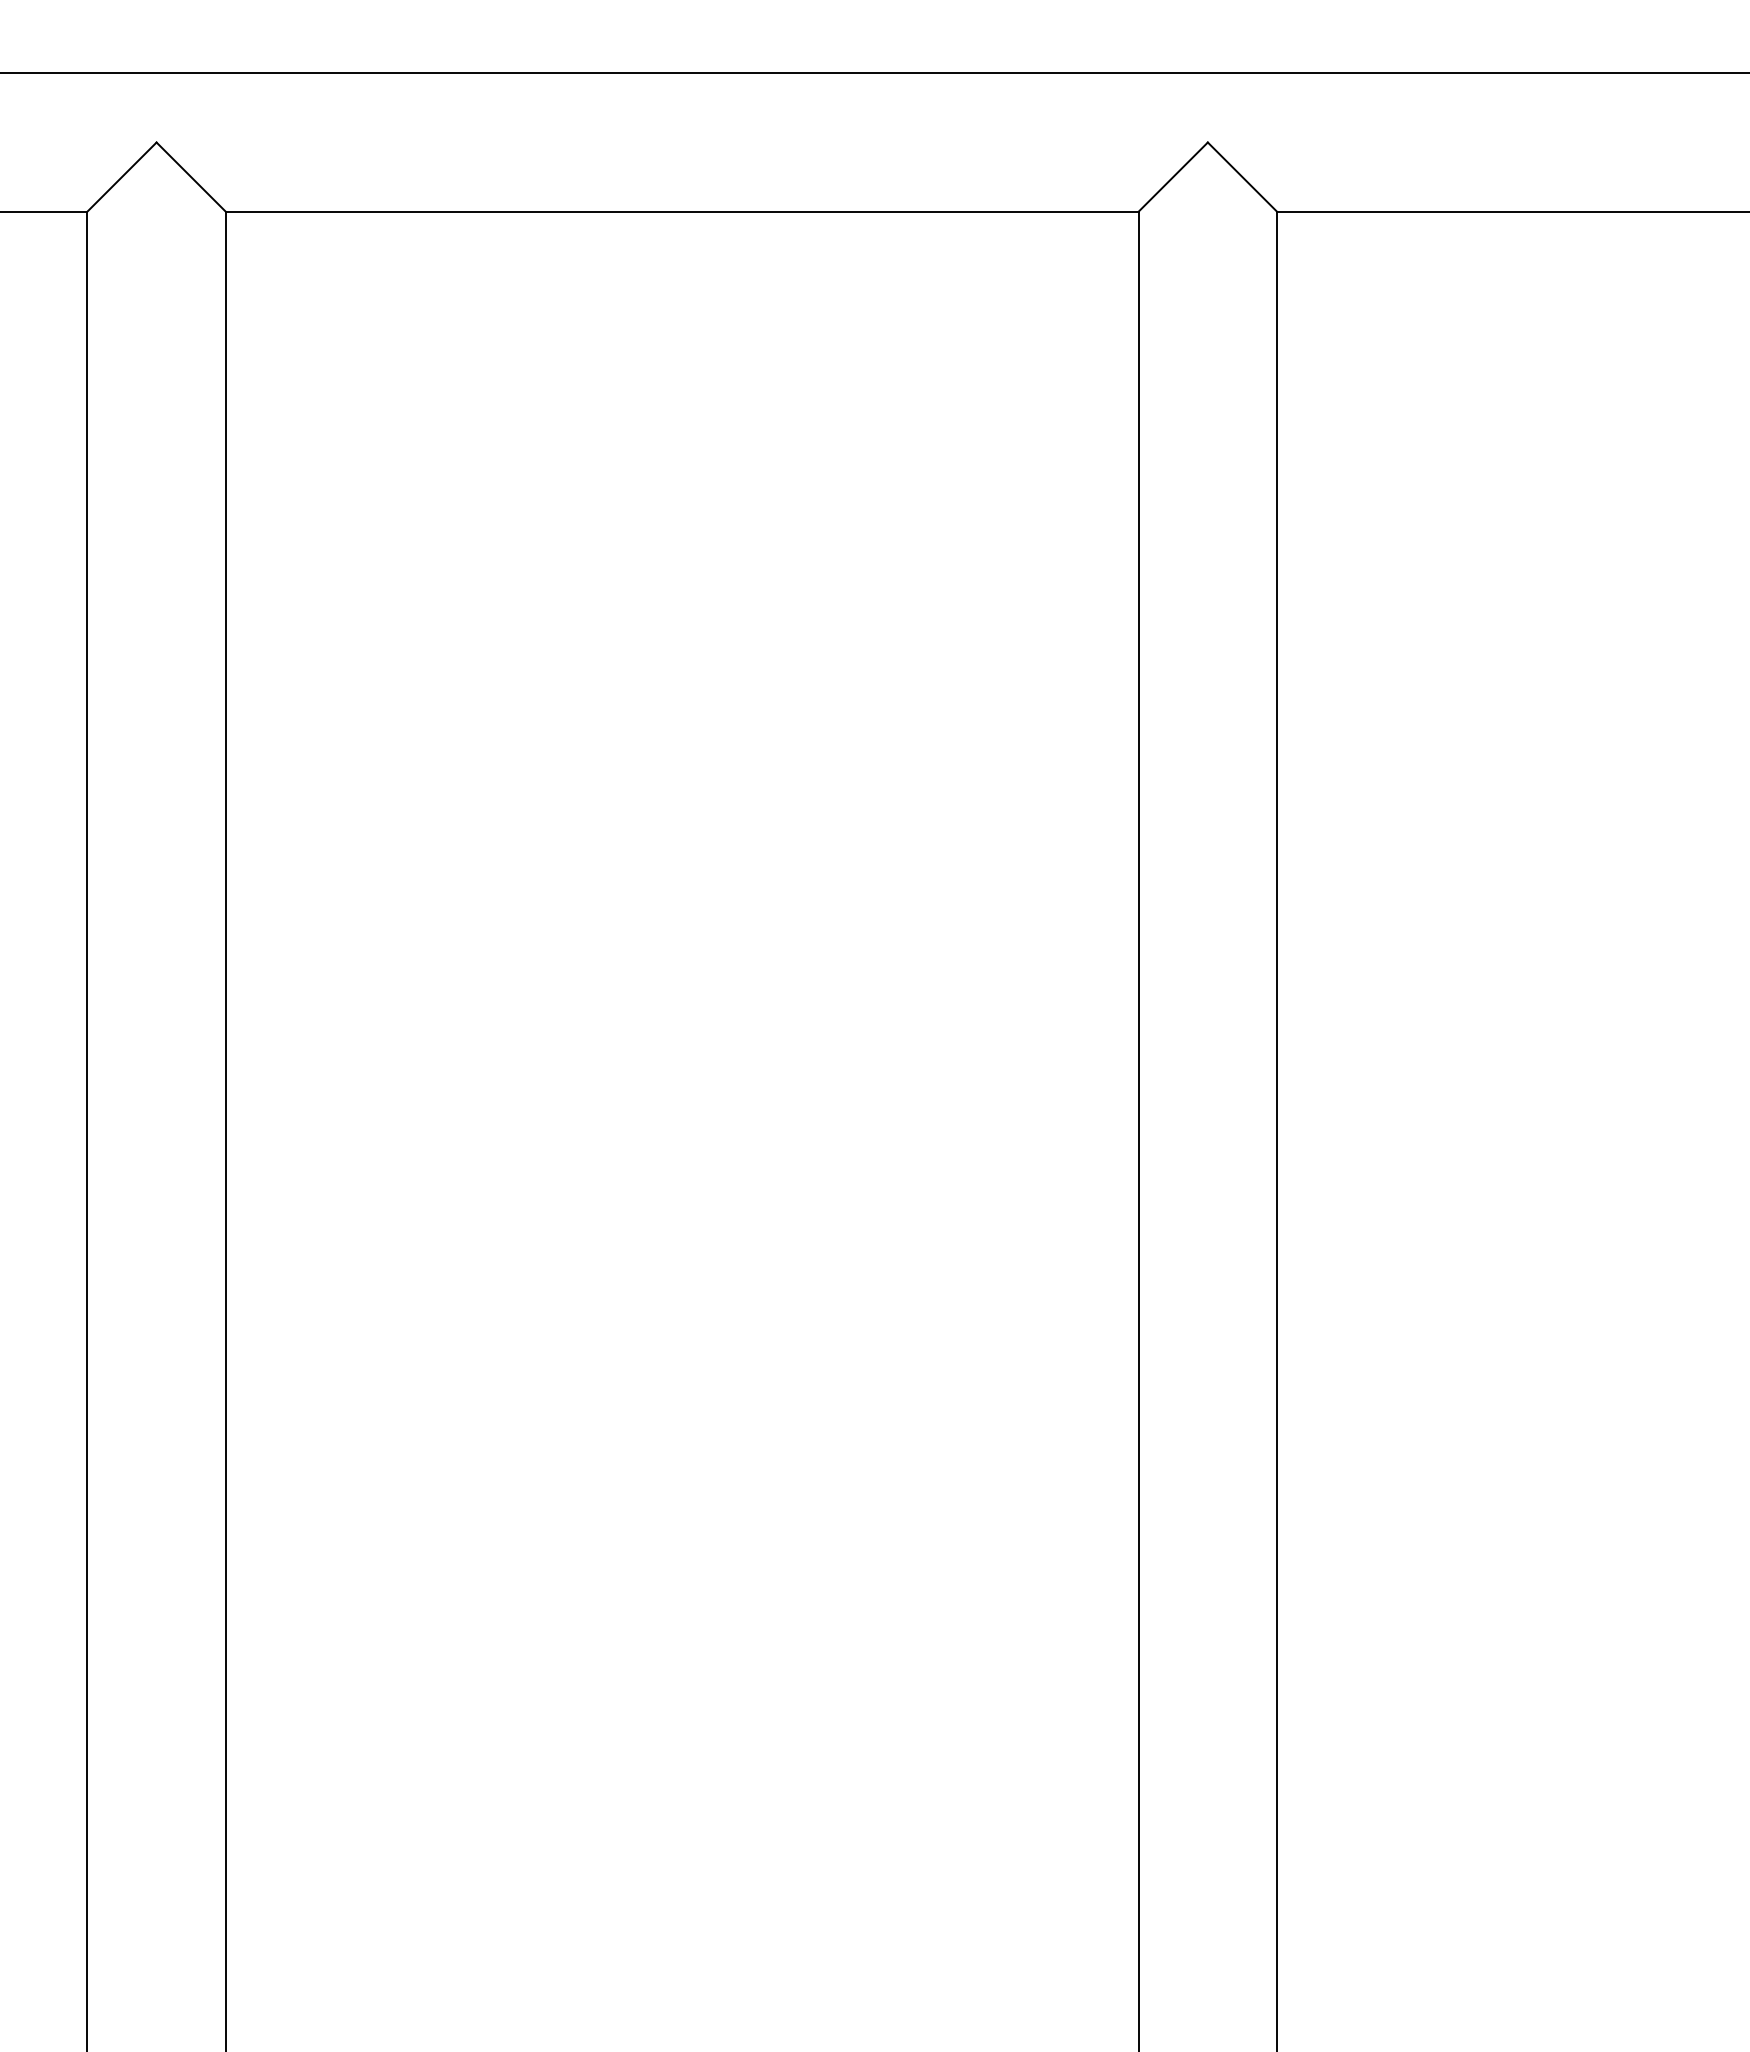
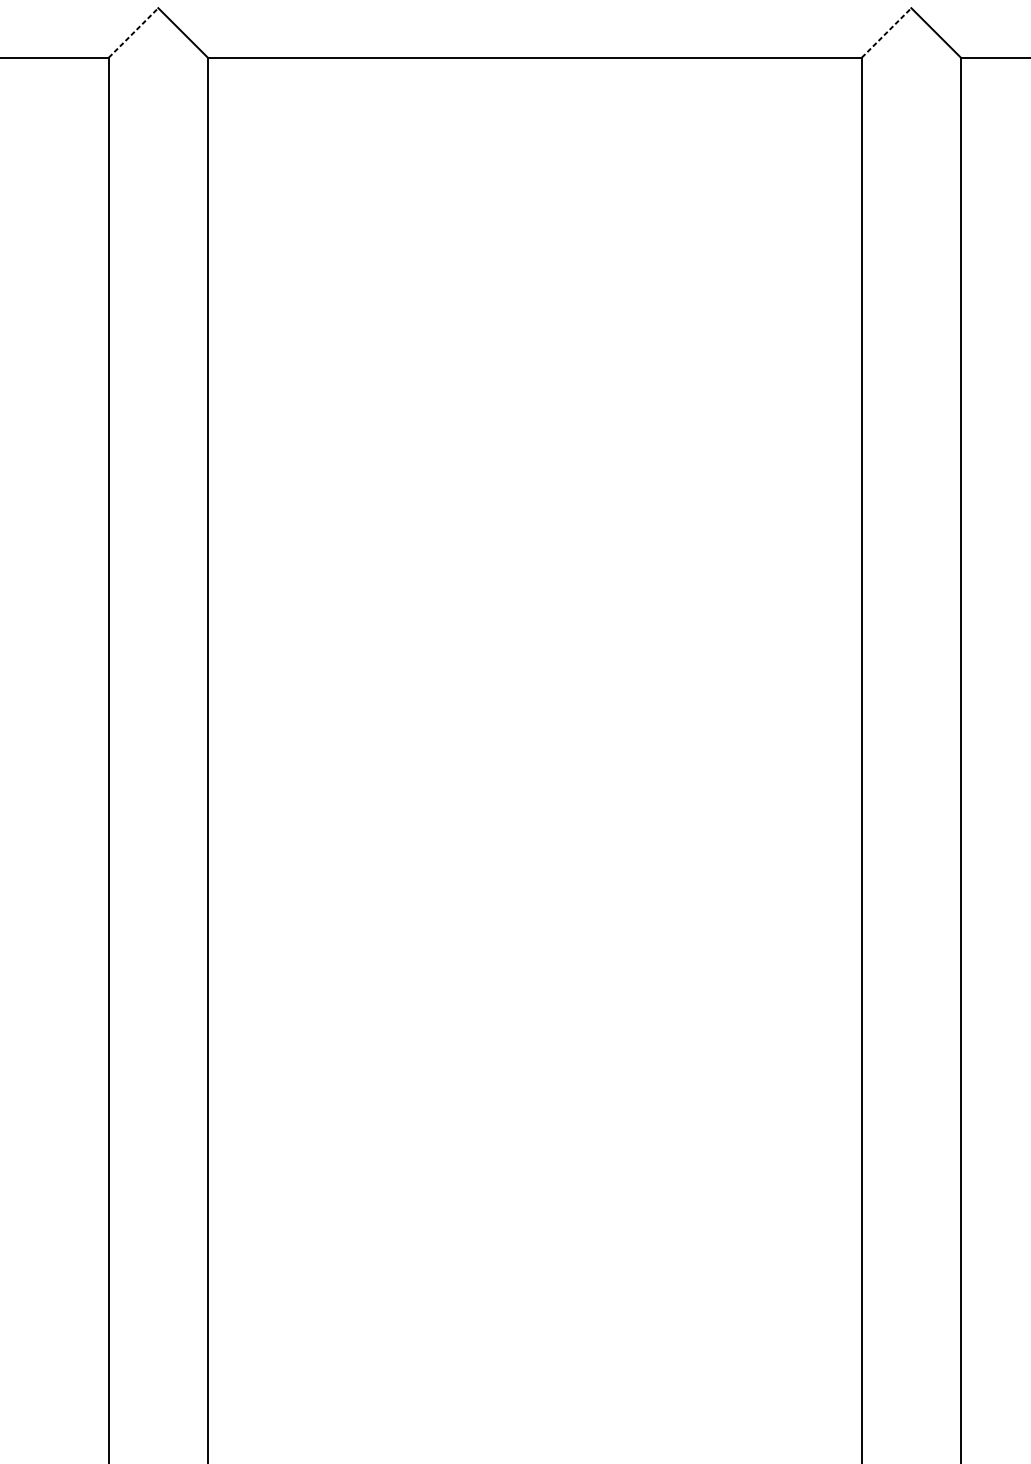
line: (122, 177) -> (133, 33), solid -> dashed
line: (1173, 177) -> (886, 33), solid -> dashed

